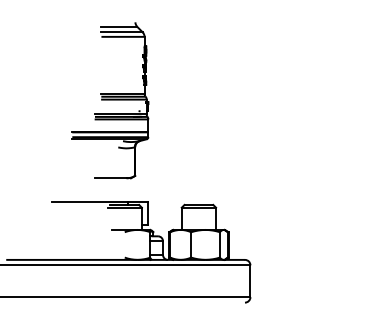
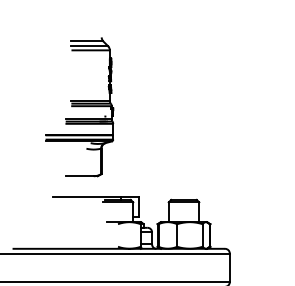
part: (110, 100) -> (79, 106), moved

